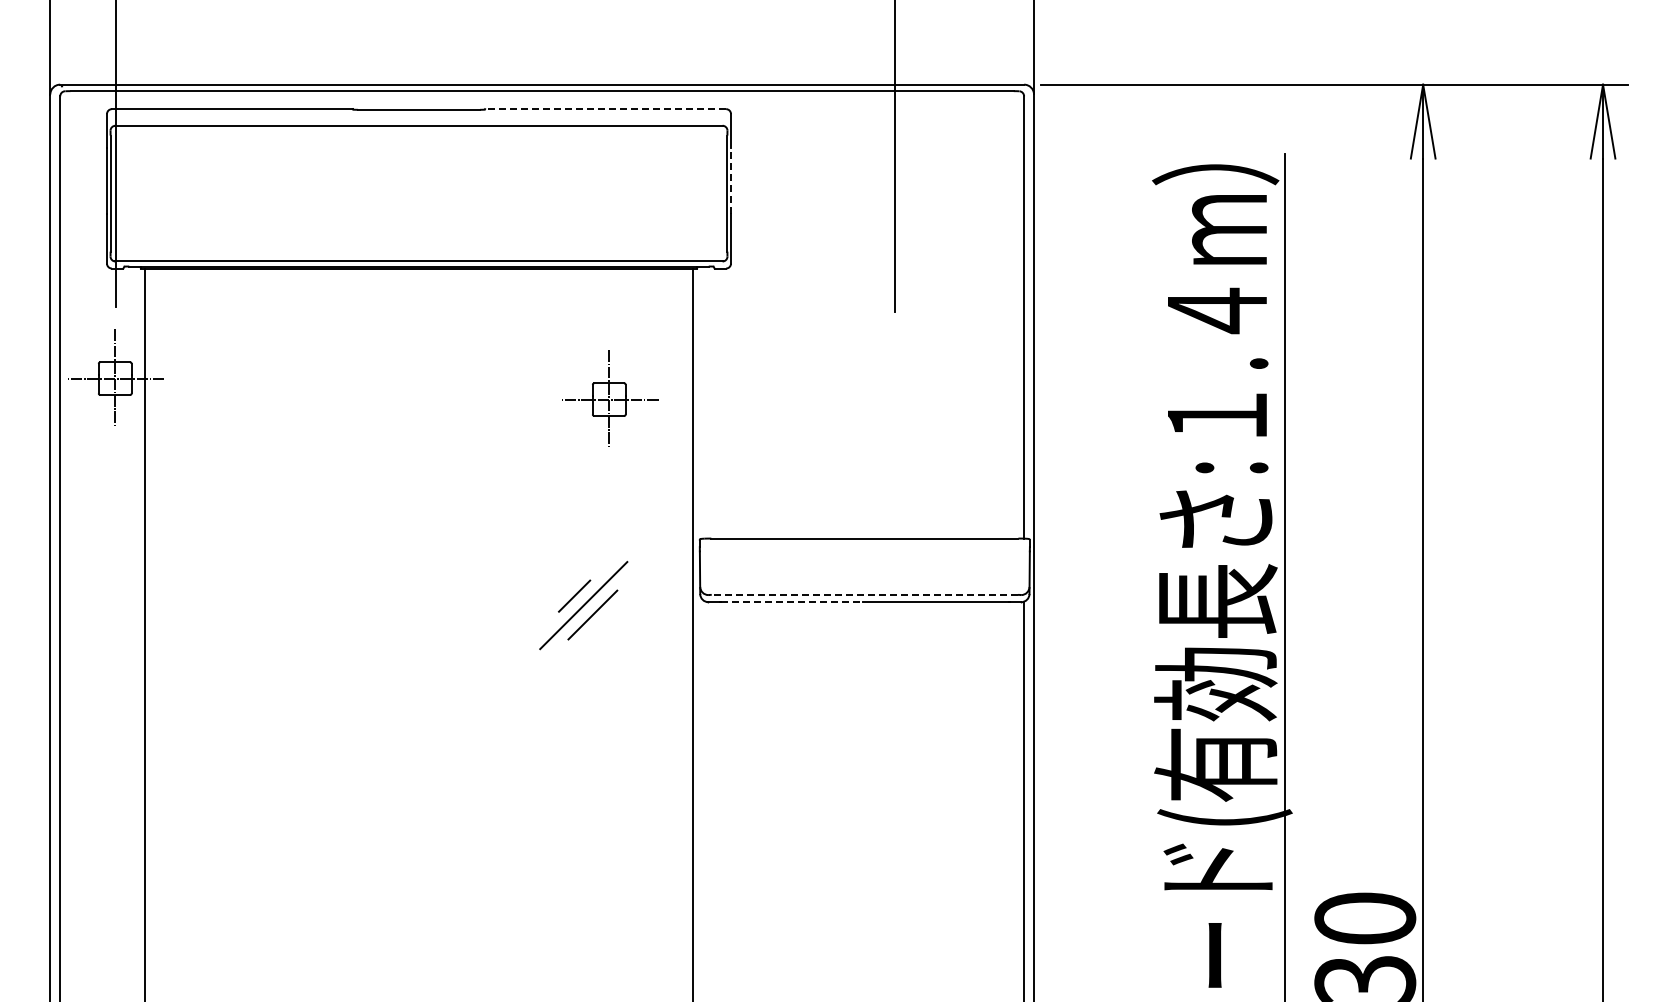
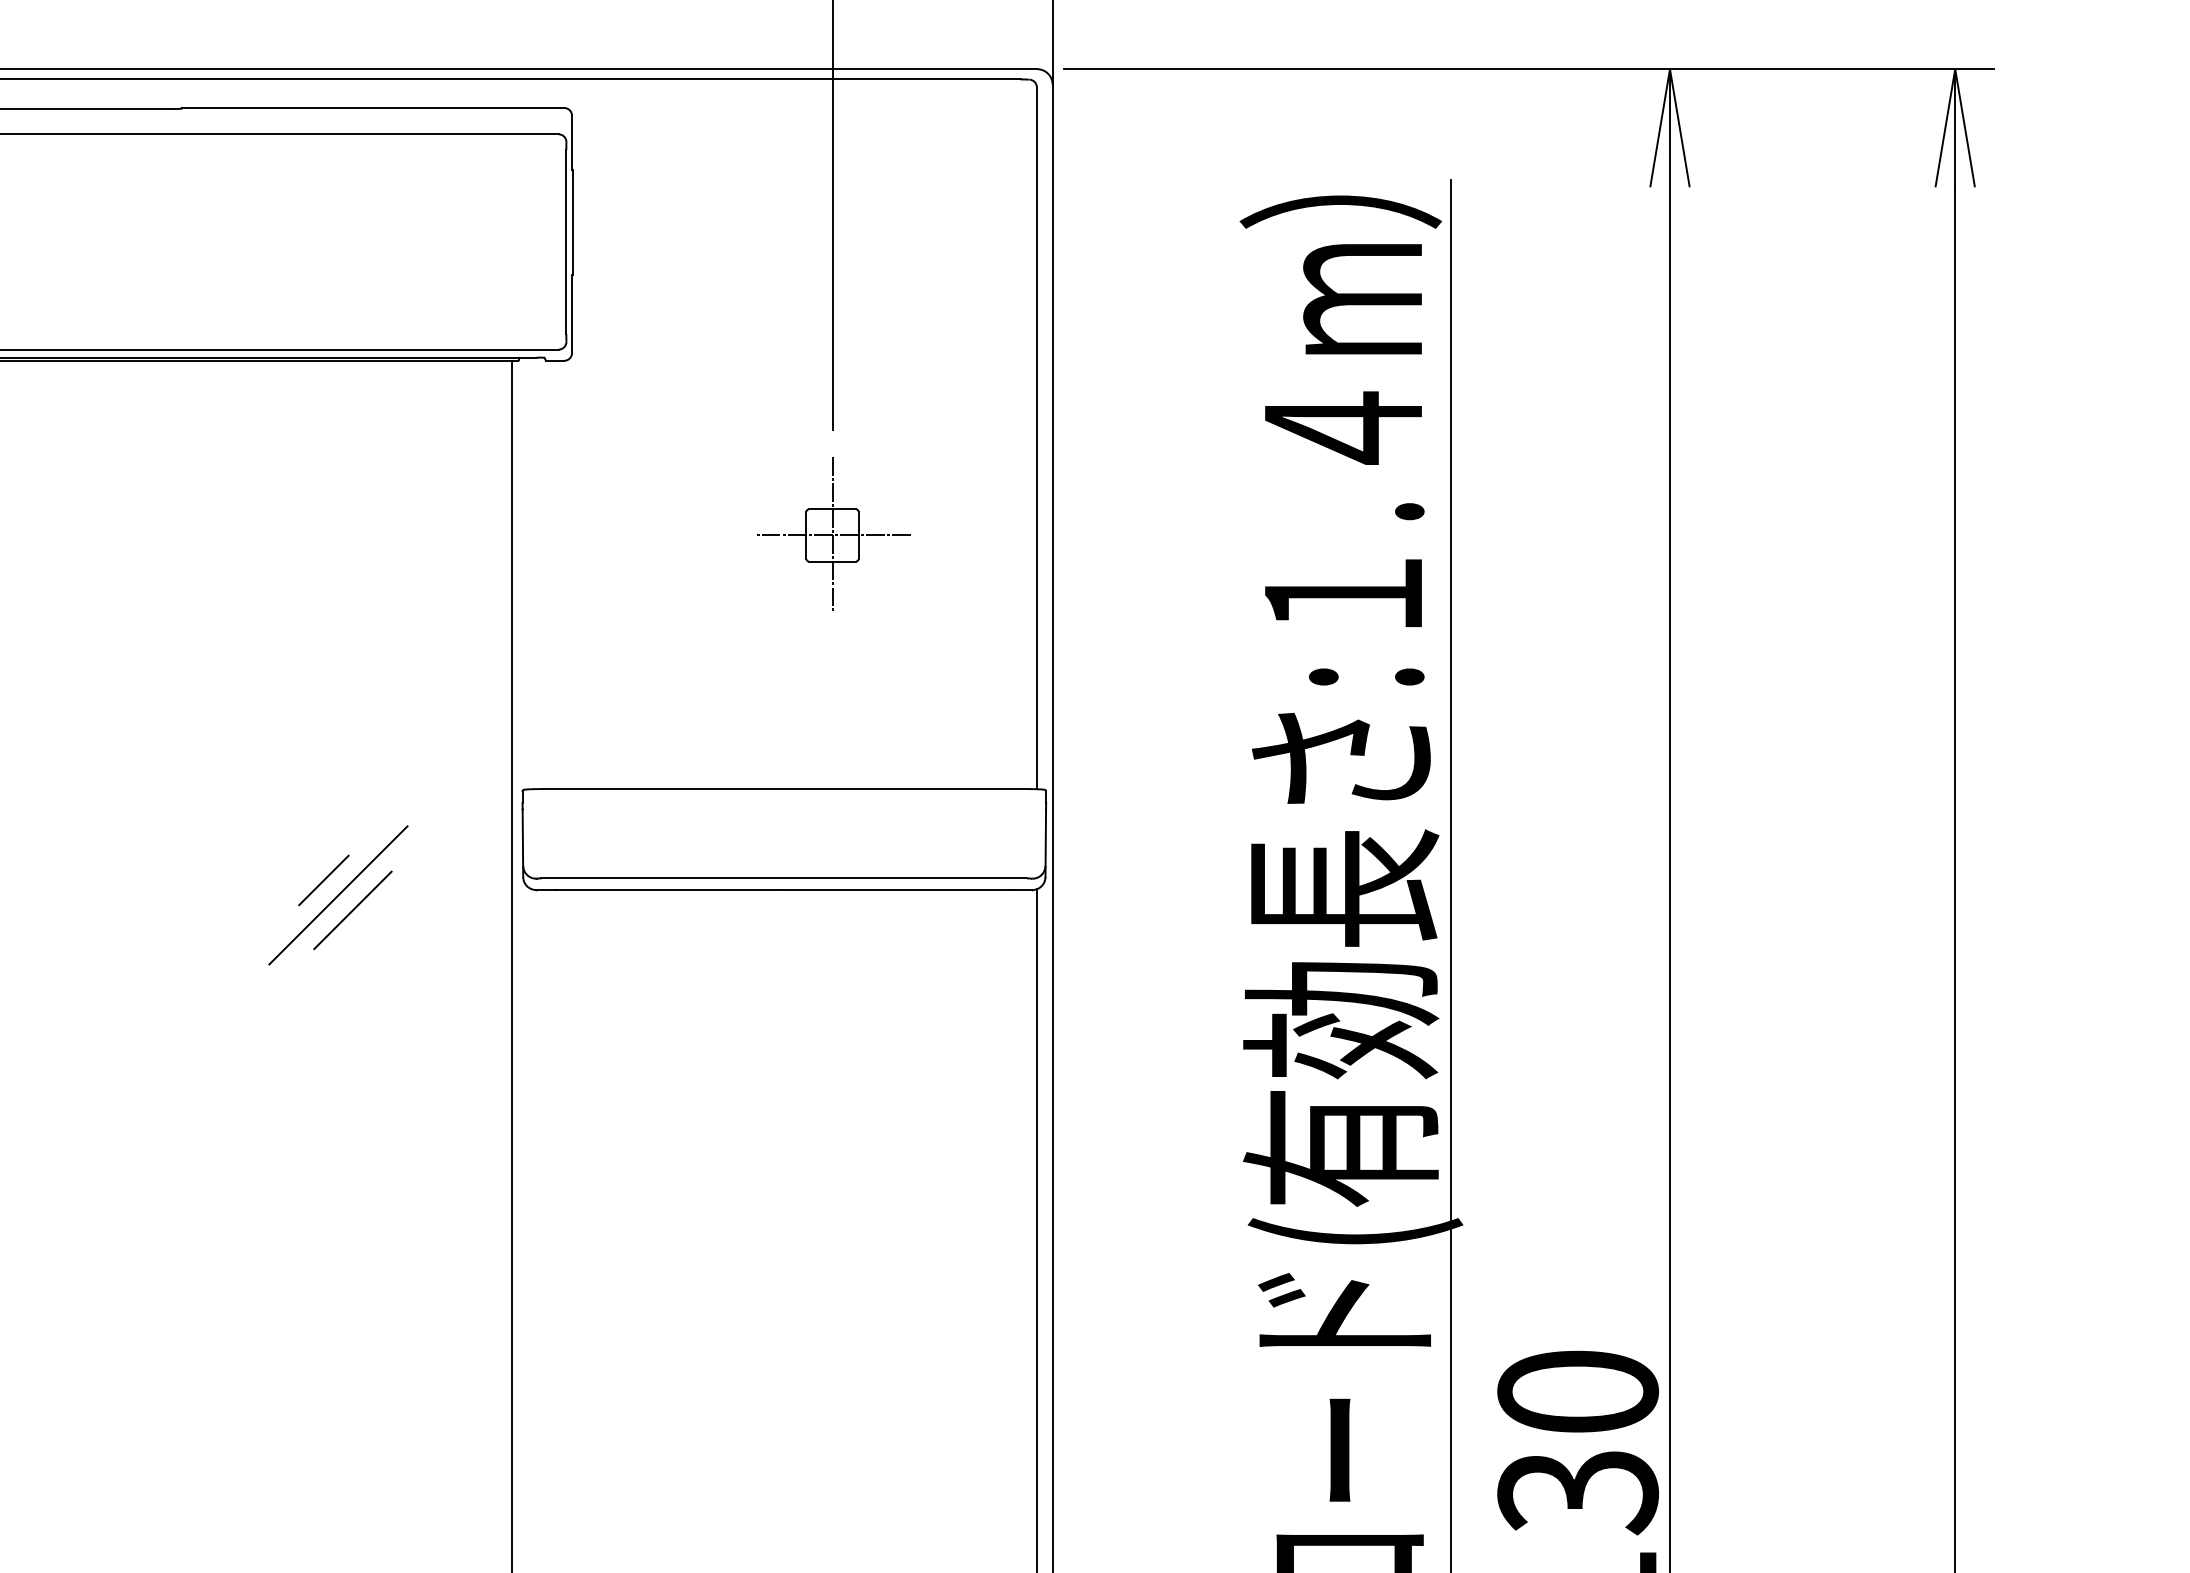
line: (605, 109) -> (372, 108), dashed -> solid
line: (731, 181) -> (572, 222), dashed -> solid
part: (610, 398) -> (834, 533), moved
line: (864, 594) -> (783, 877), dashed -> solid
line: (792, 602) -> (669, 890), dashed -> solid

